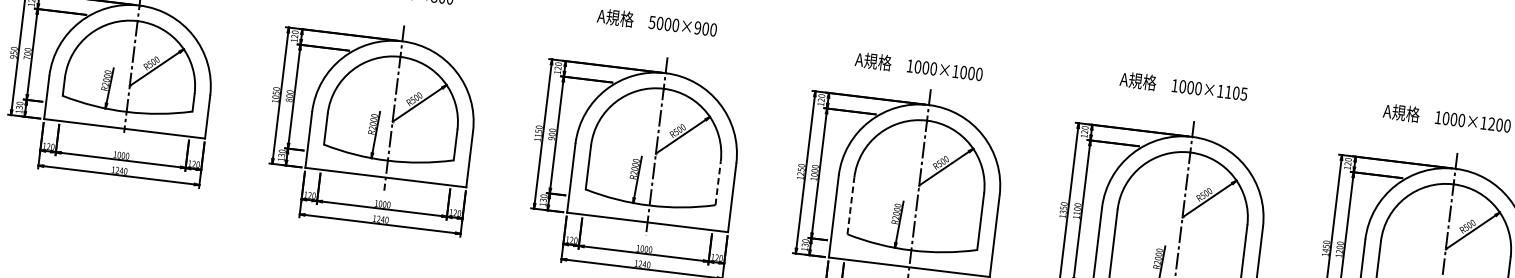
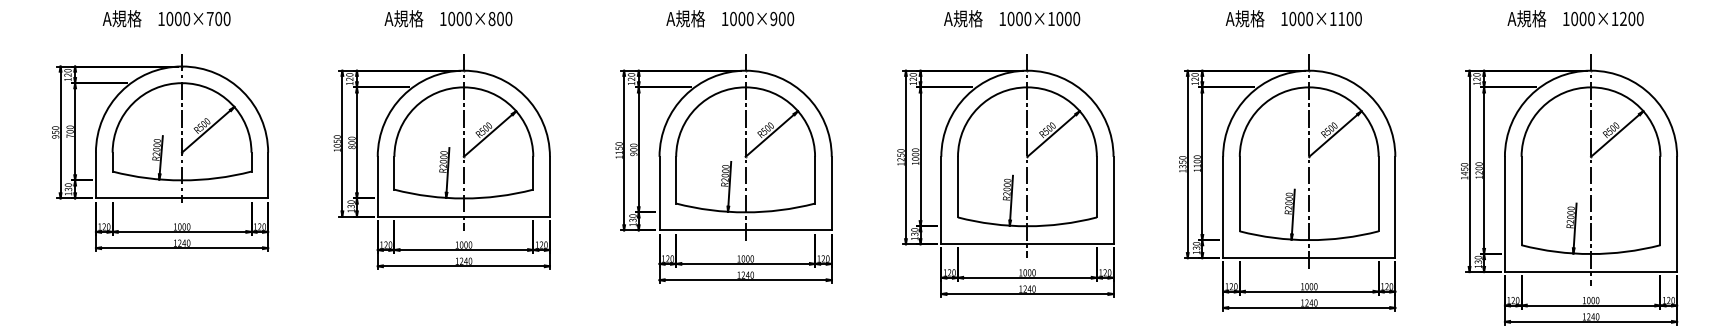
text: (651, 22) -> (724, 19), 5000×900 -> 1000×900
text: (919, 66) -> (1012, 18), moved
text: (1243, 93) -> (1357, 18), 1000×1105 -> 1000×1100
line: (718, 182) -> (815, 179), dashed -> solid
line: (851, 205) -> (958, 186), dashed -> solid

